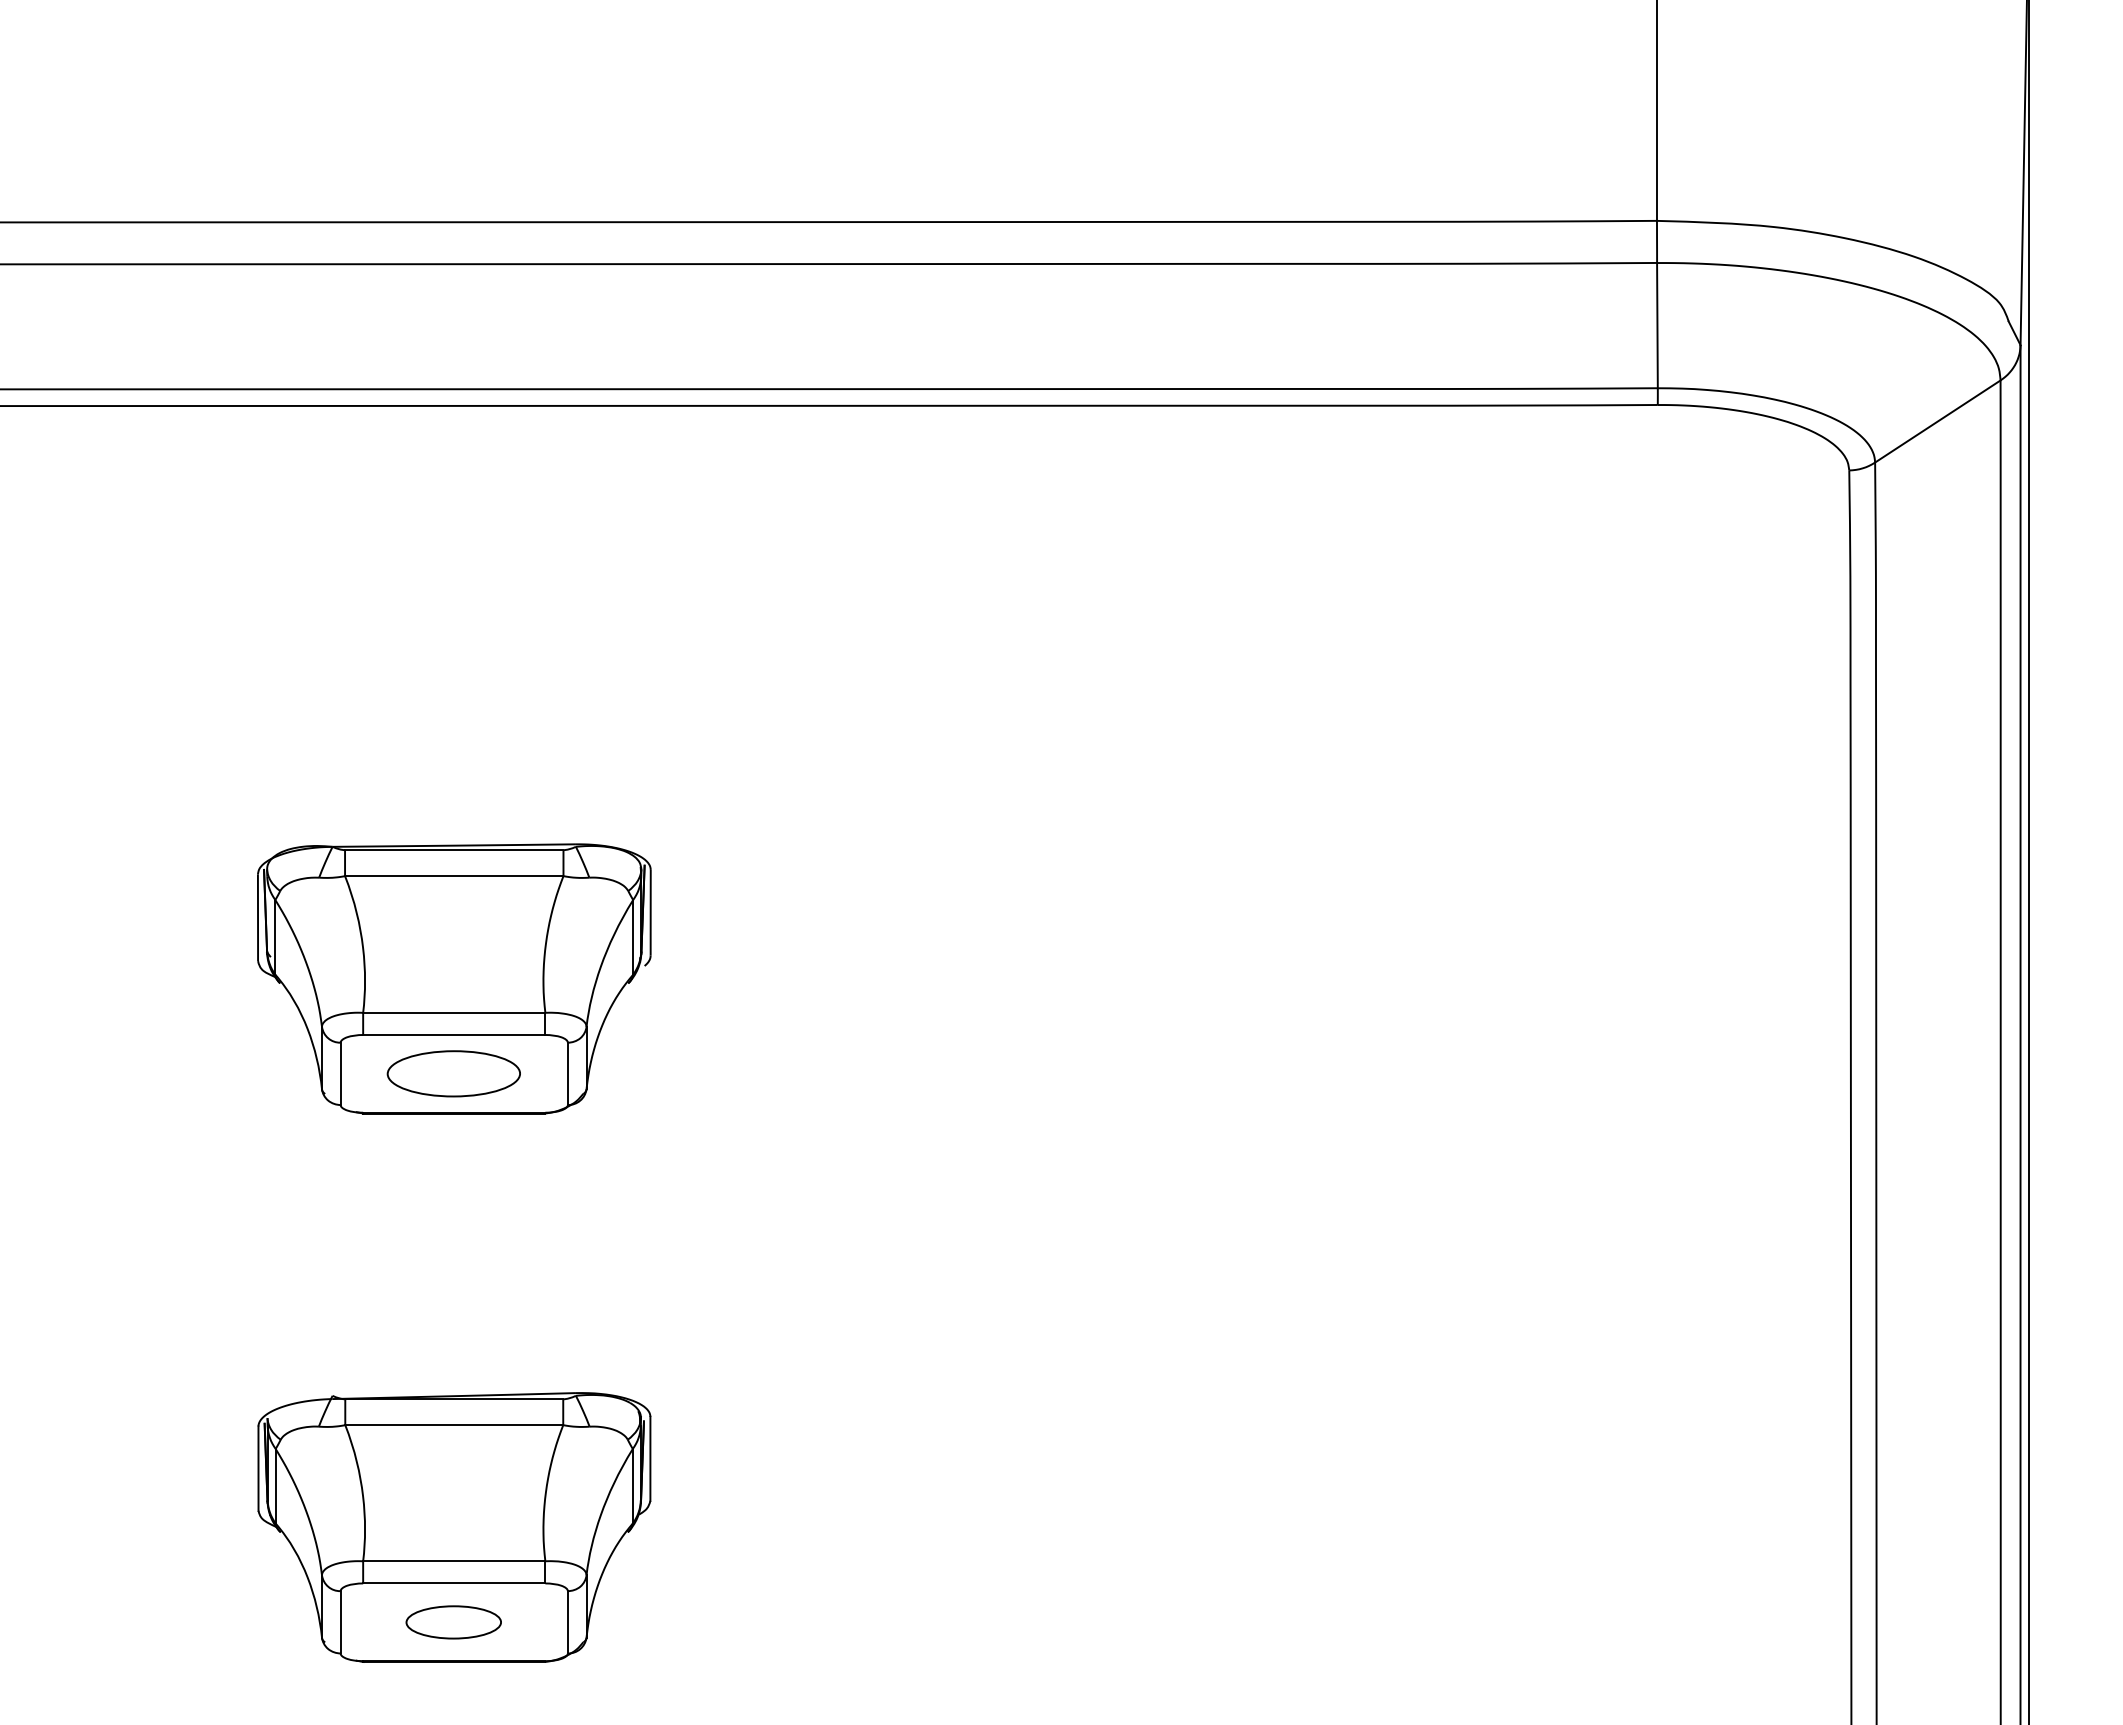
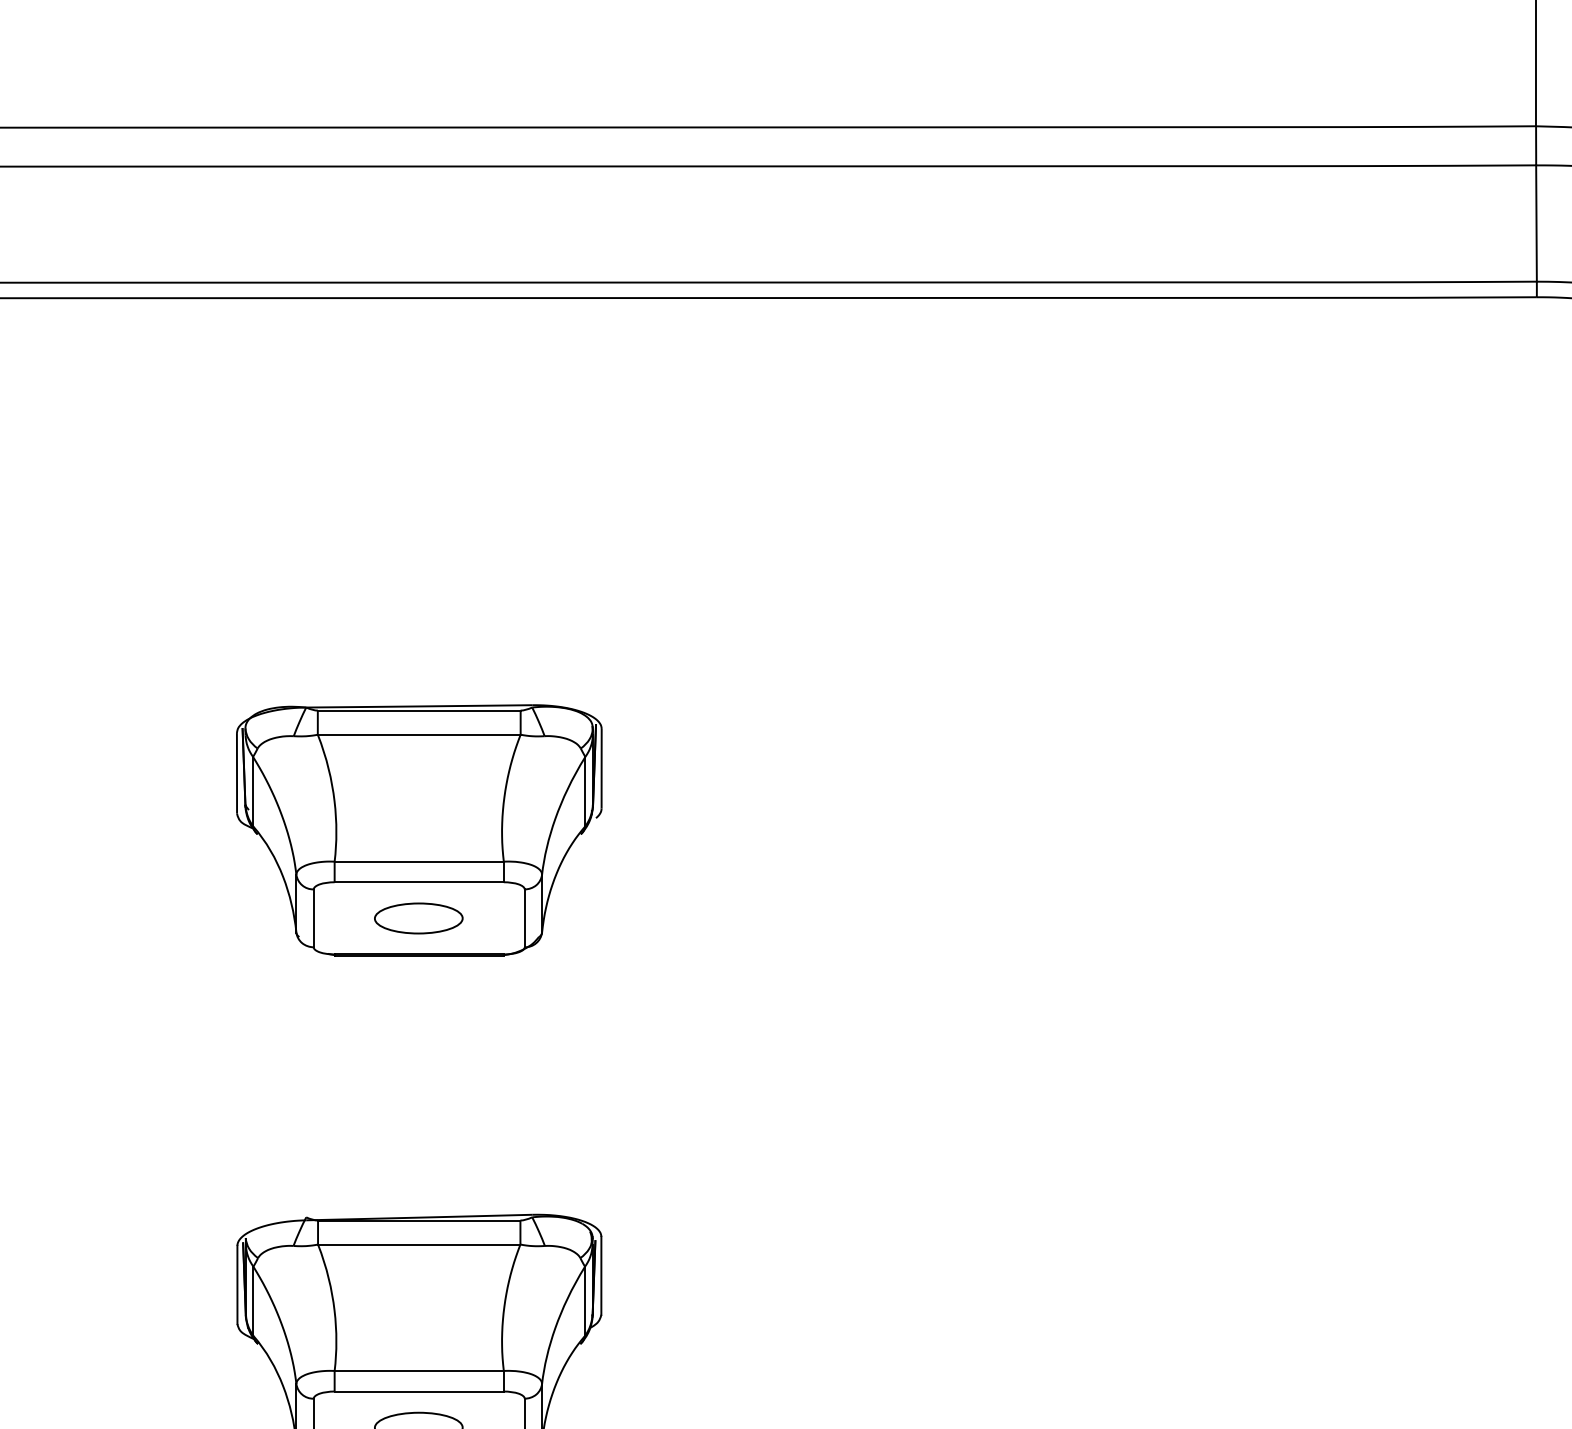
part: (453, 1074) -> (418, 918), size x0.71

